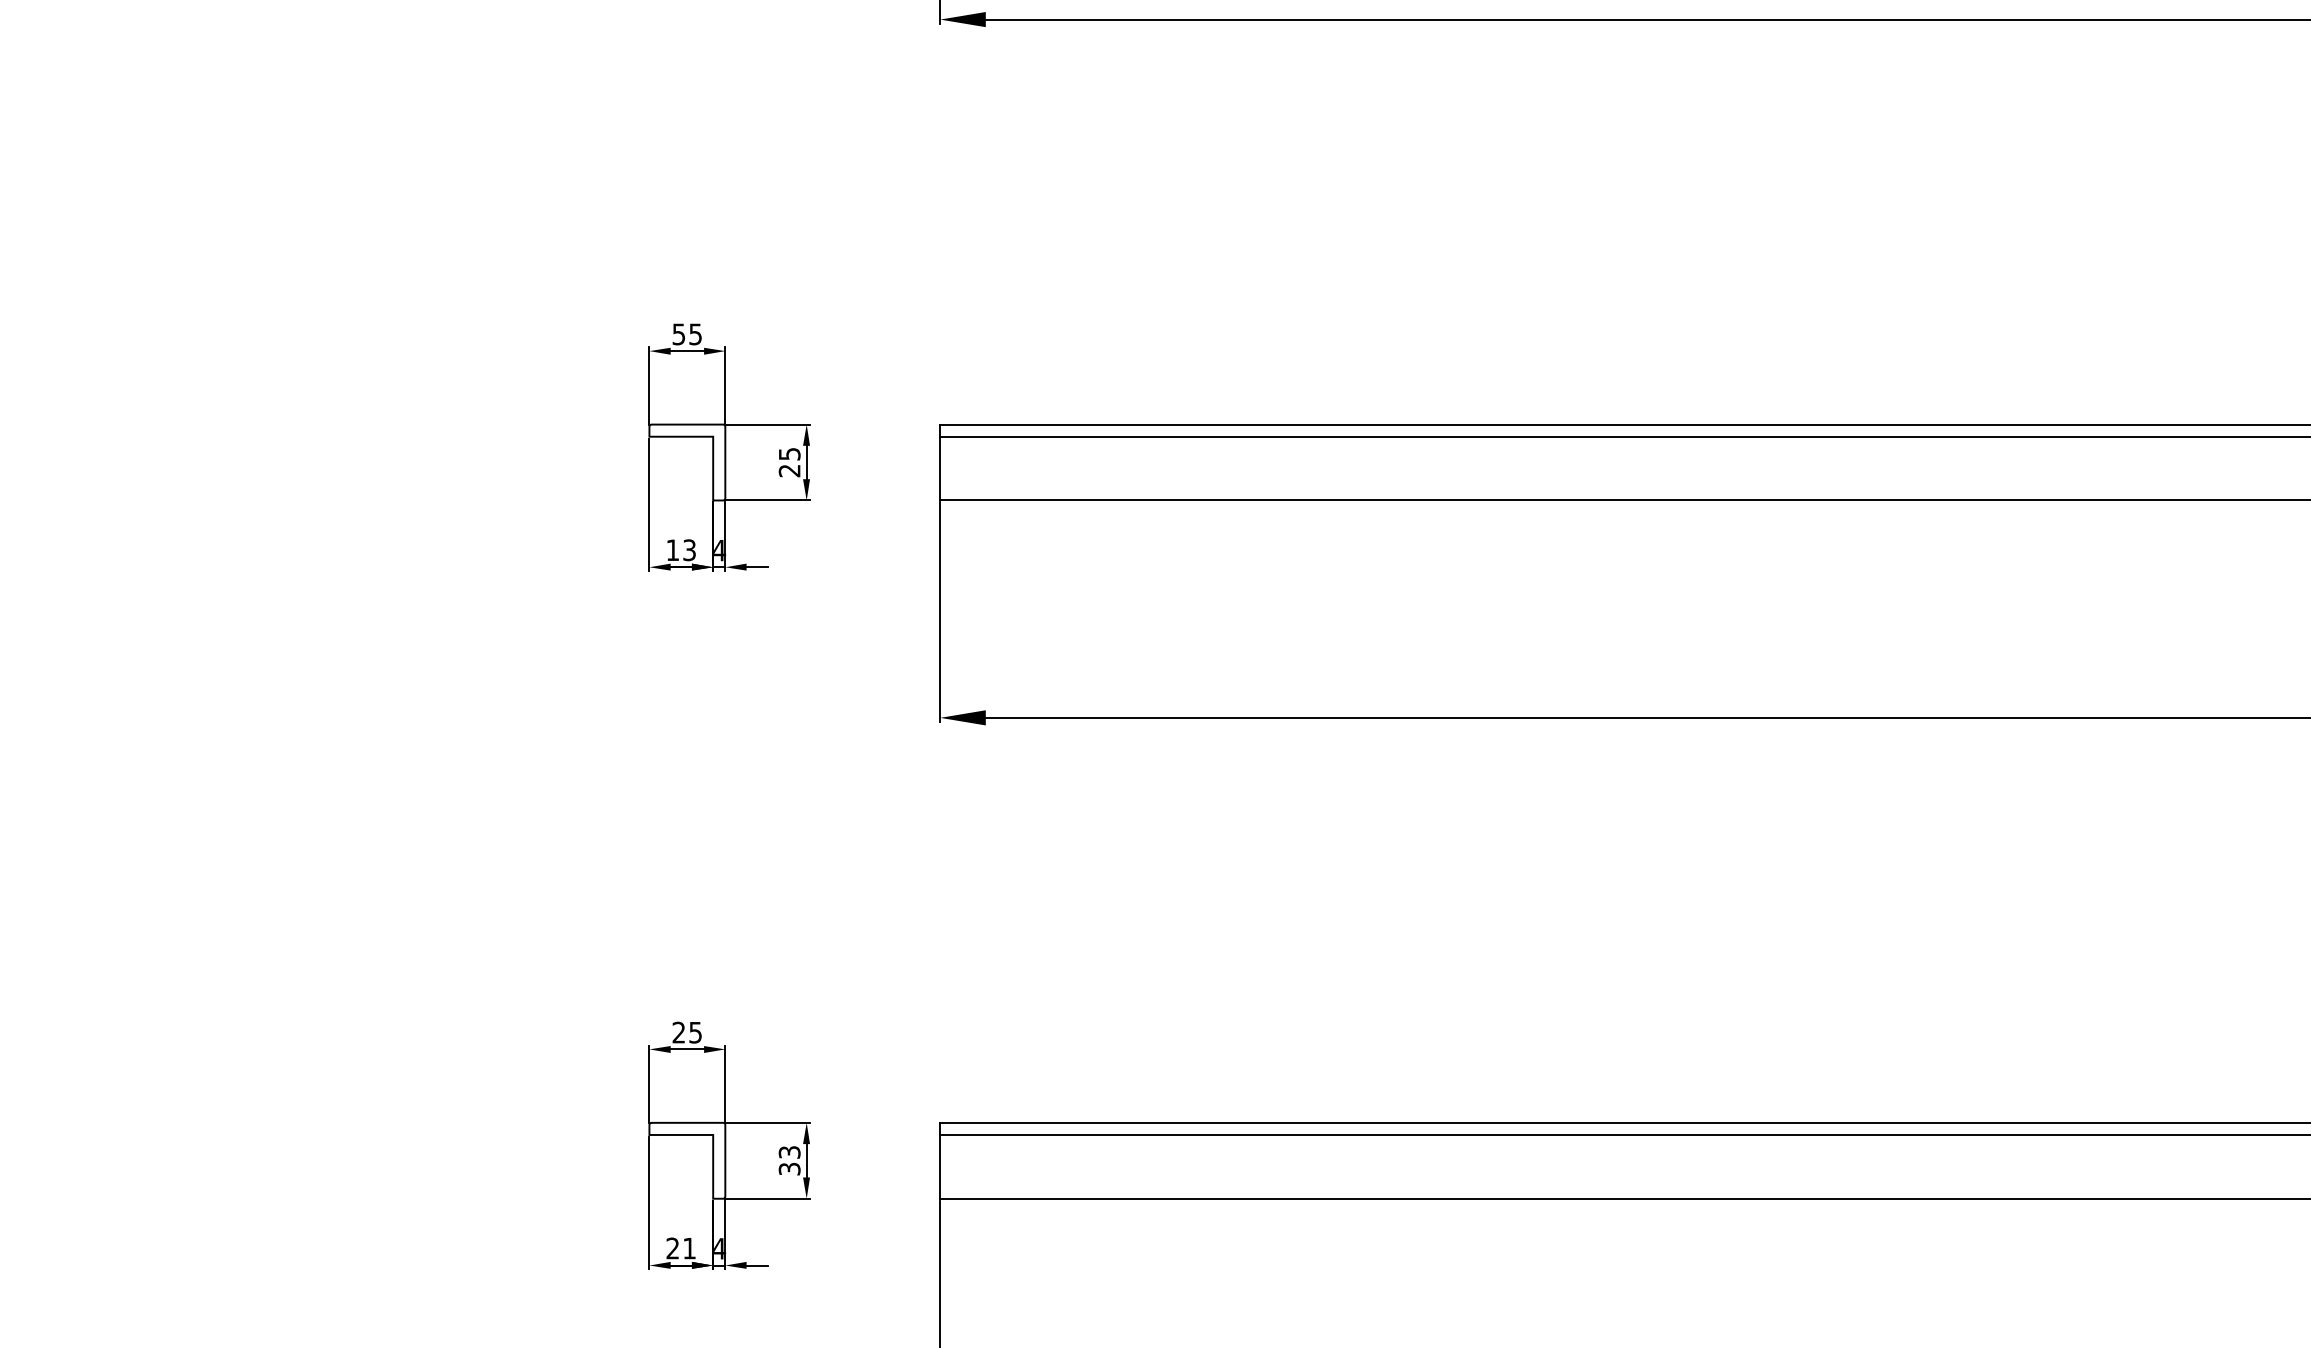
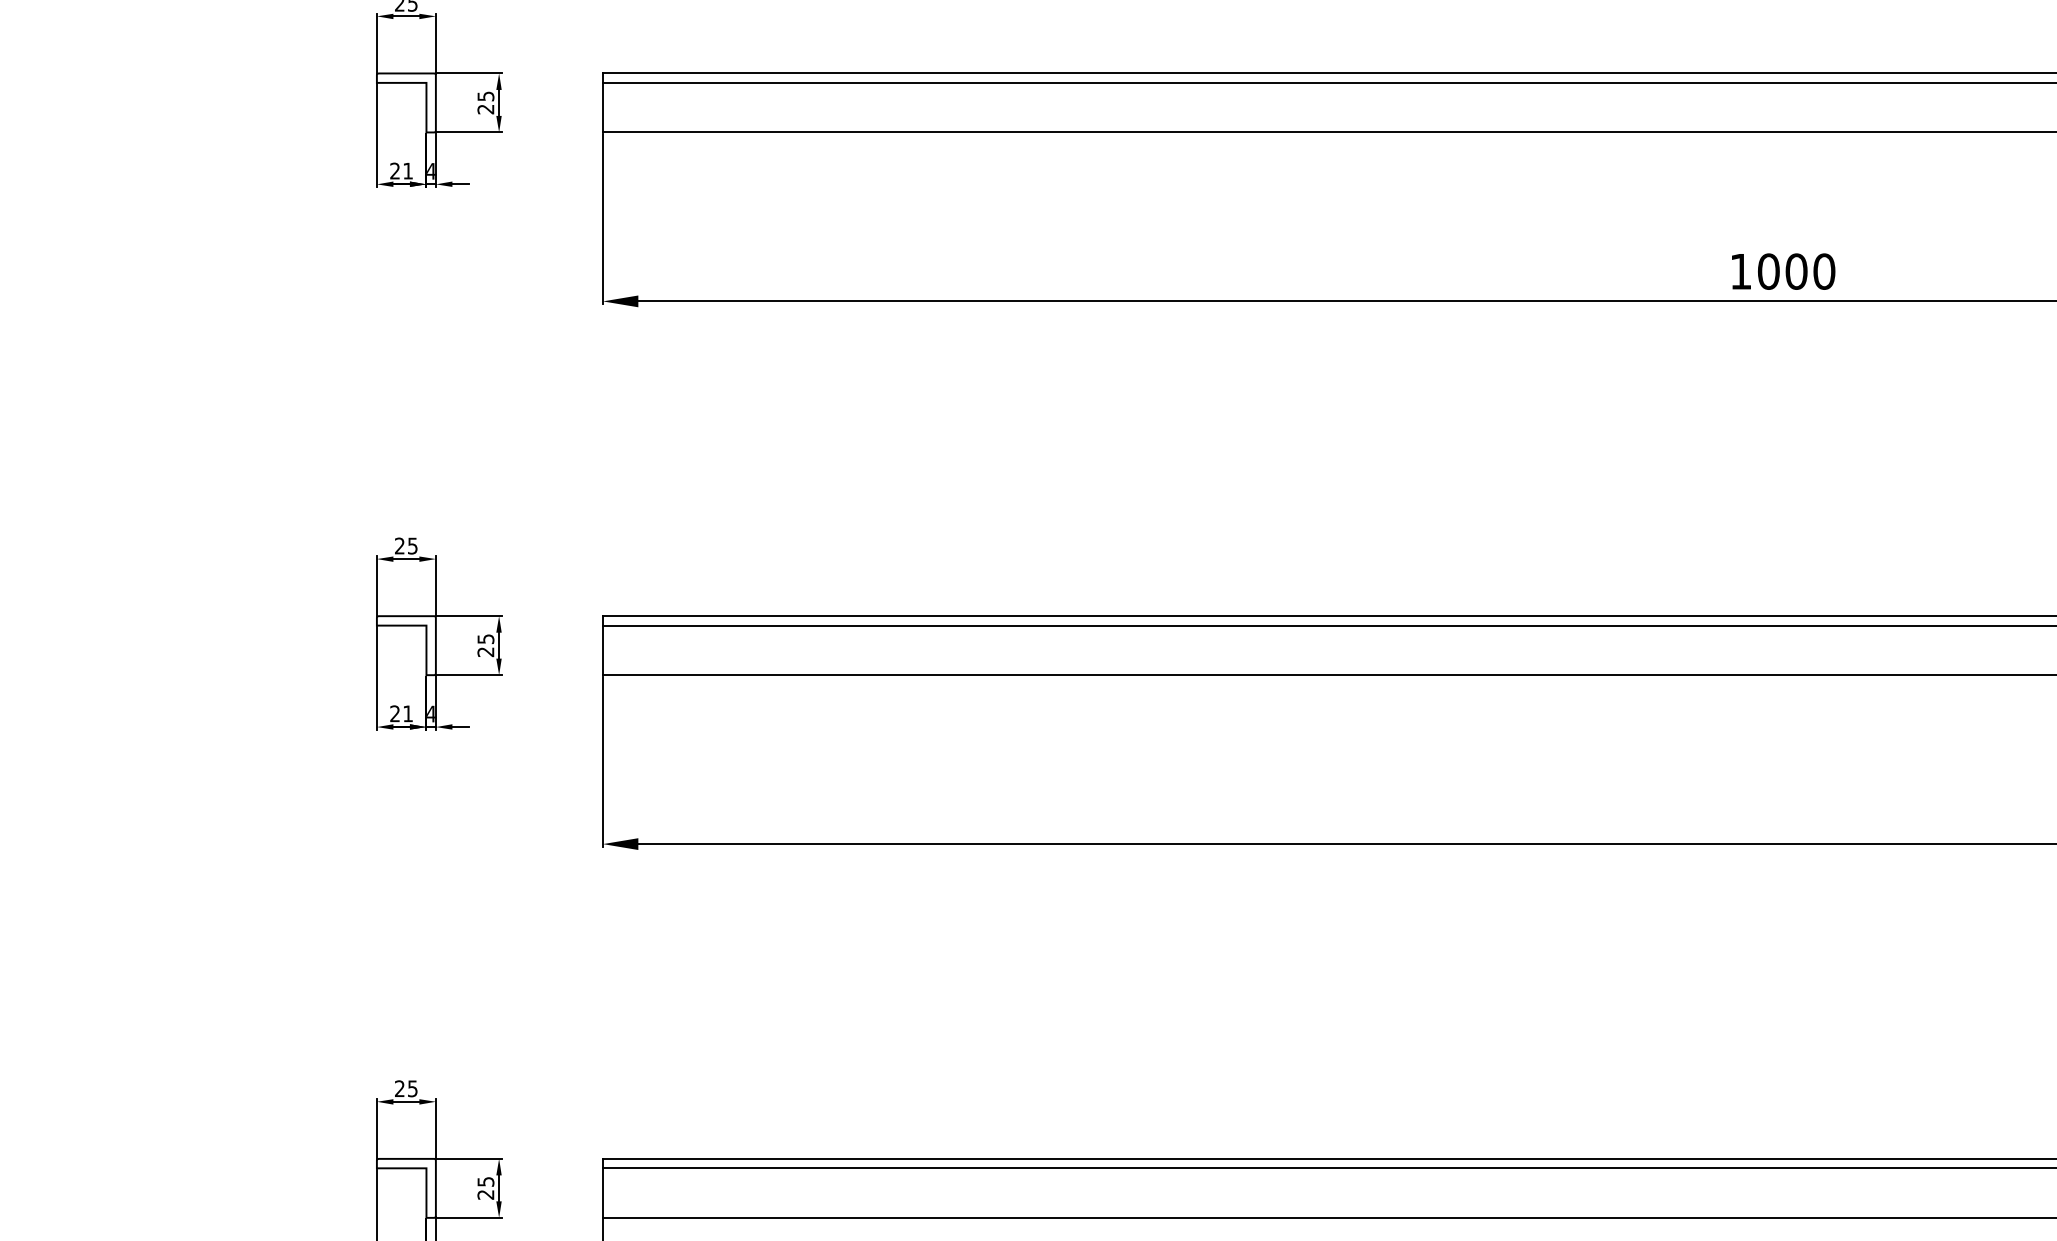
text: (678, 333) -> (399, 545), 55 -> 25
text: (681, 549) -> (401, 713), 13 -> 21
text: (789, 1160) -> (485, 1188), 33 -> 25

